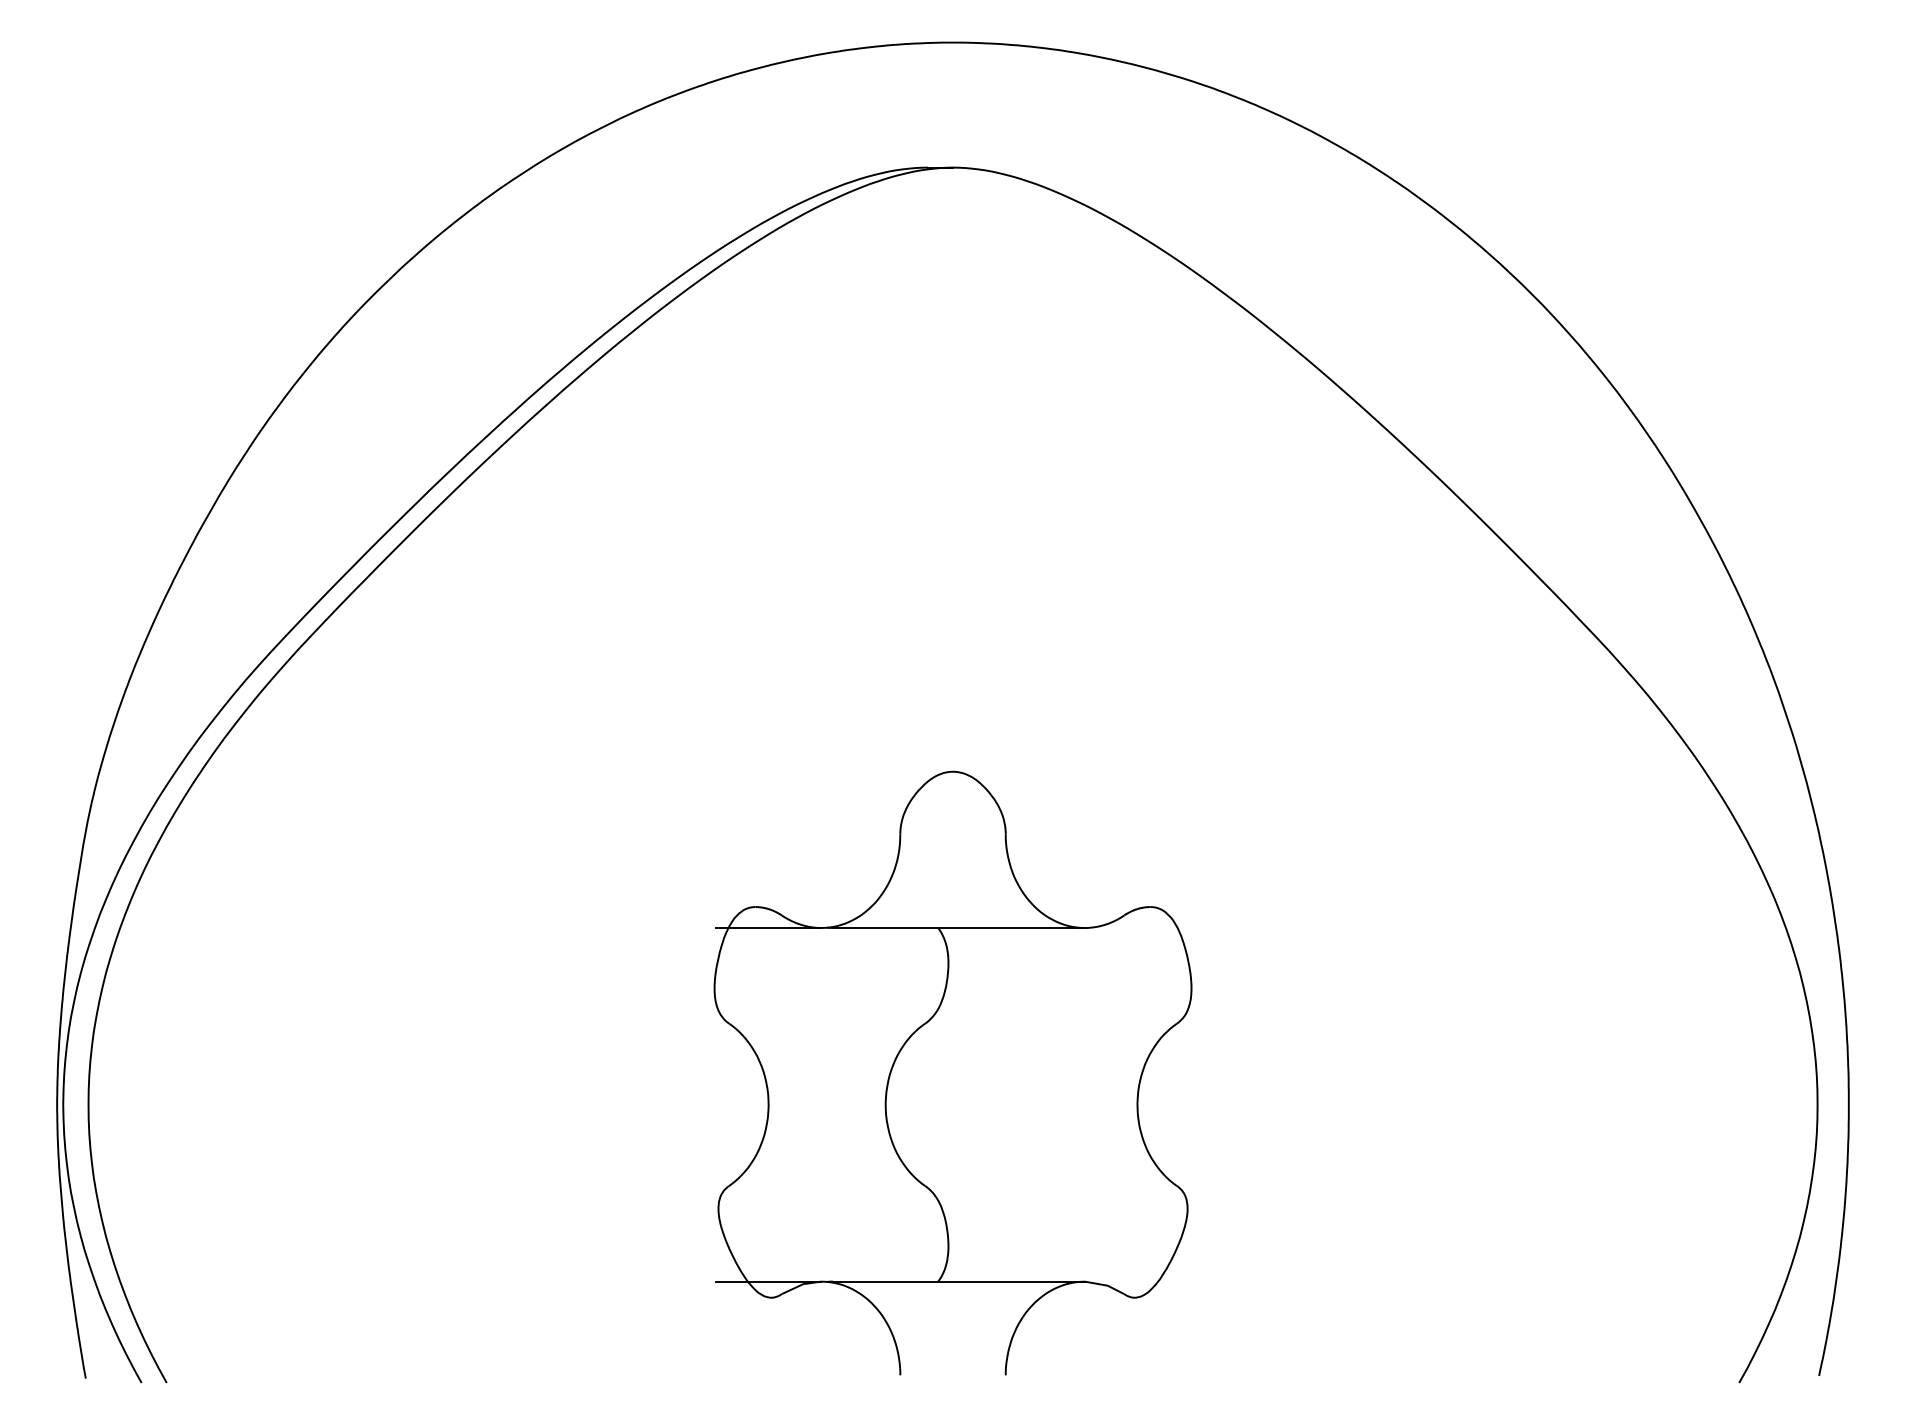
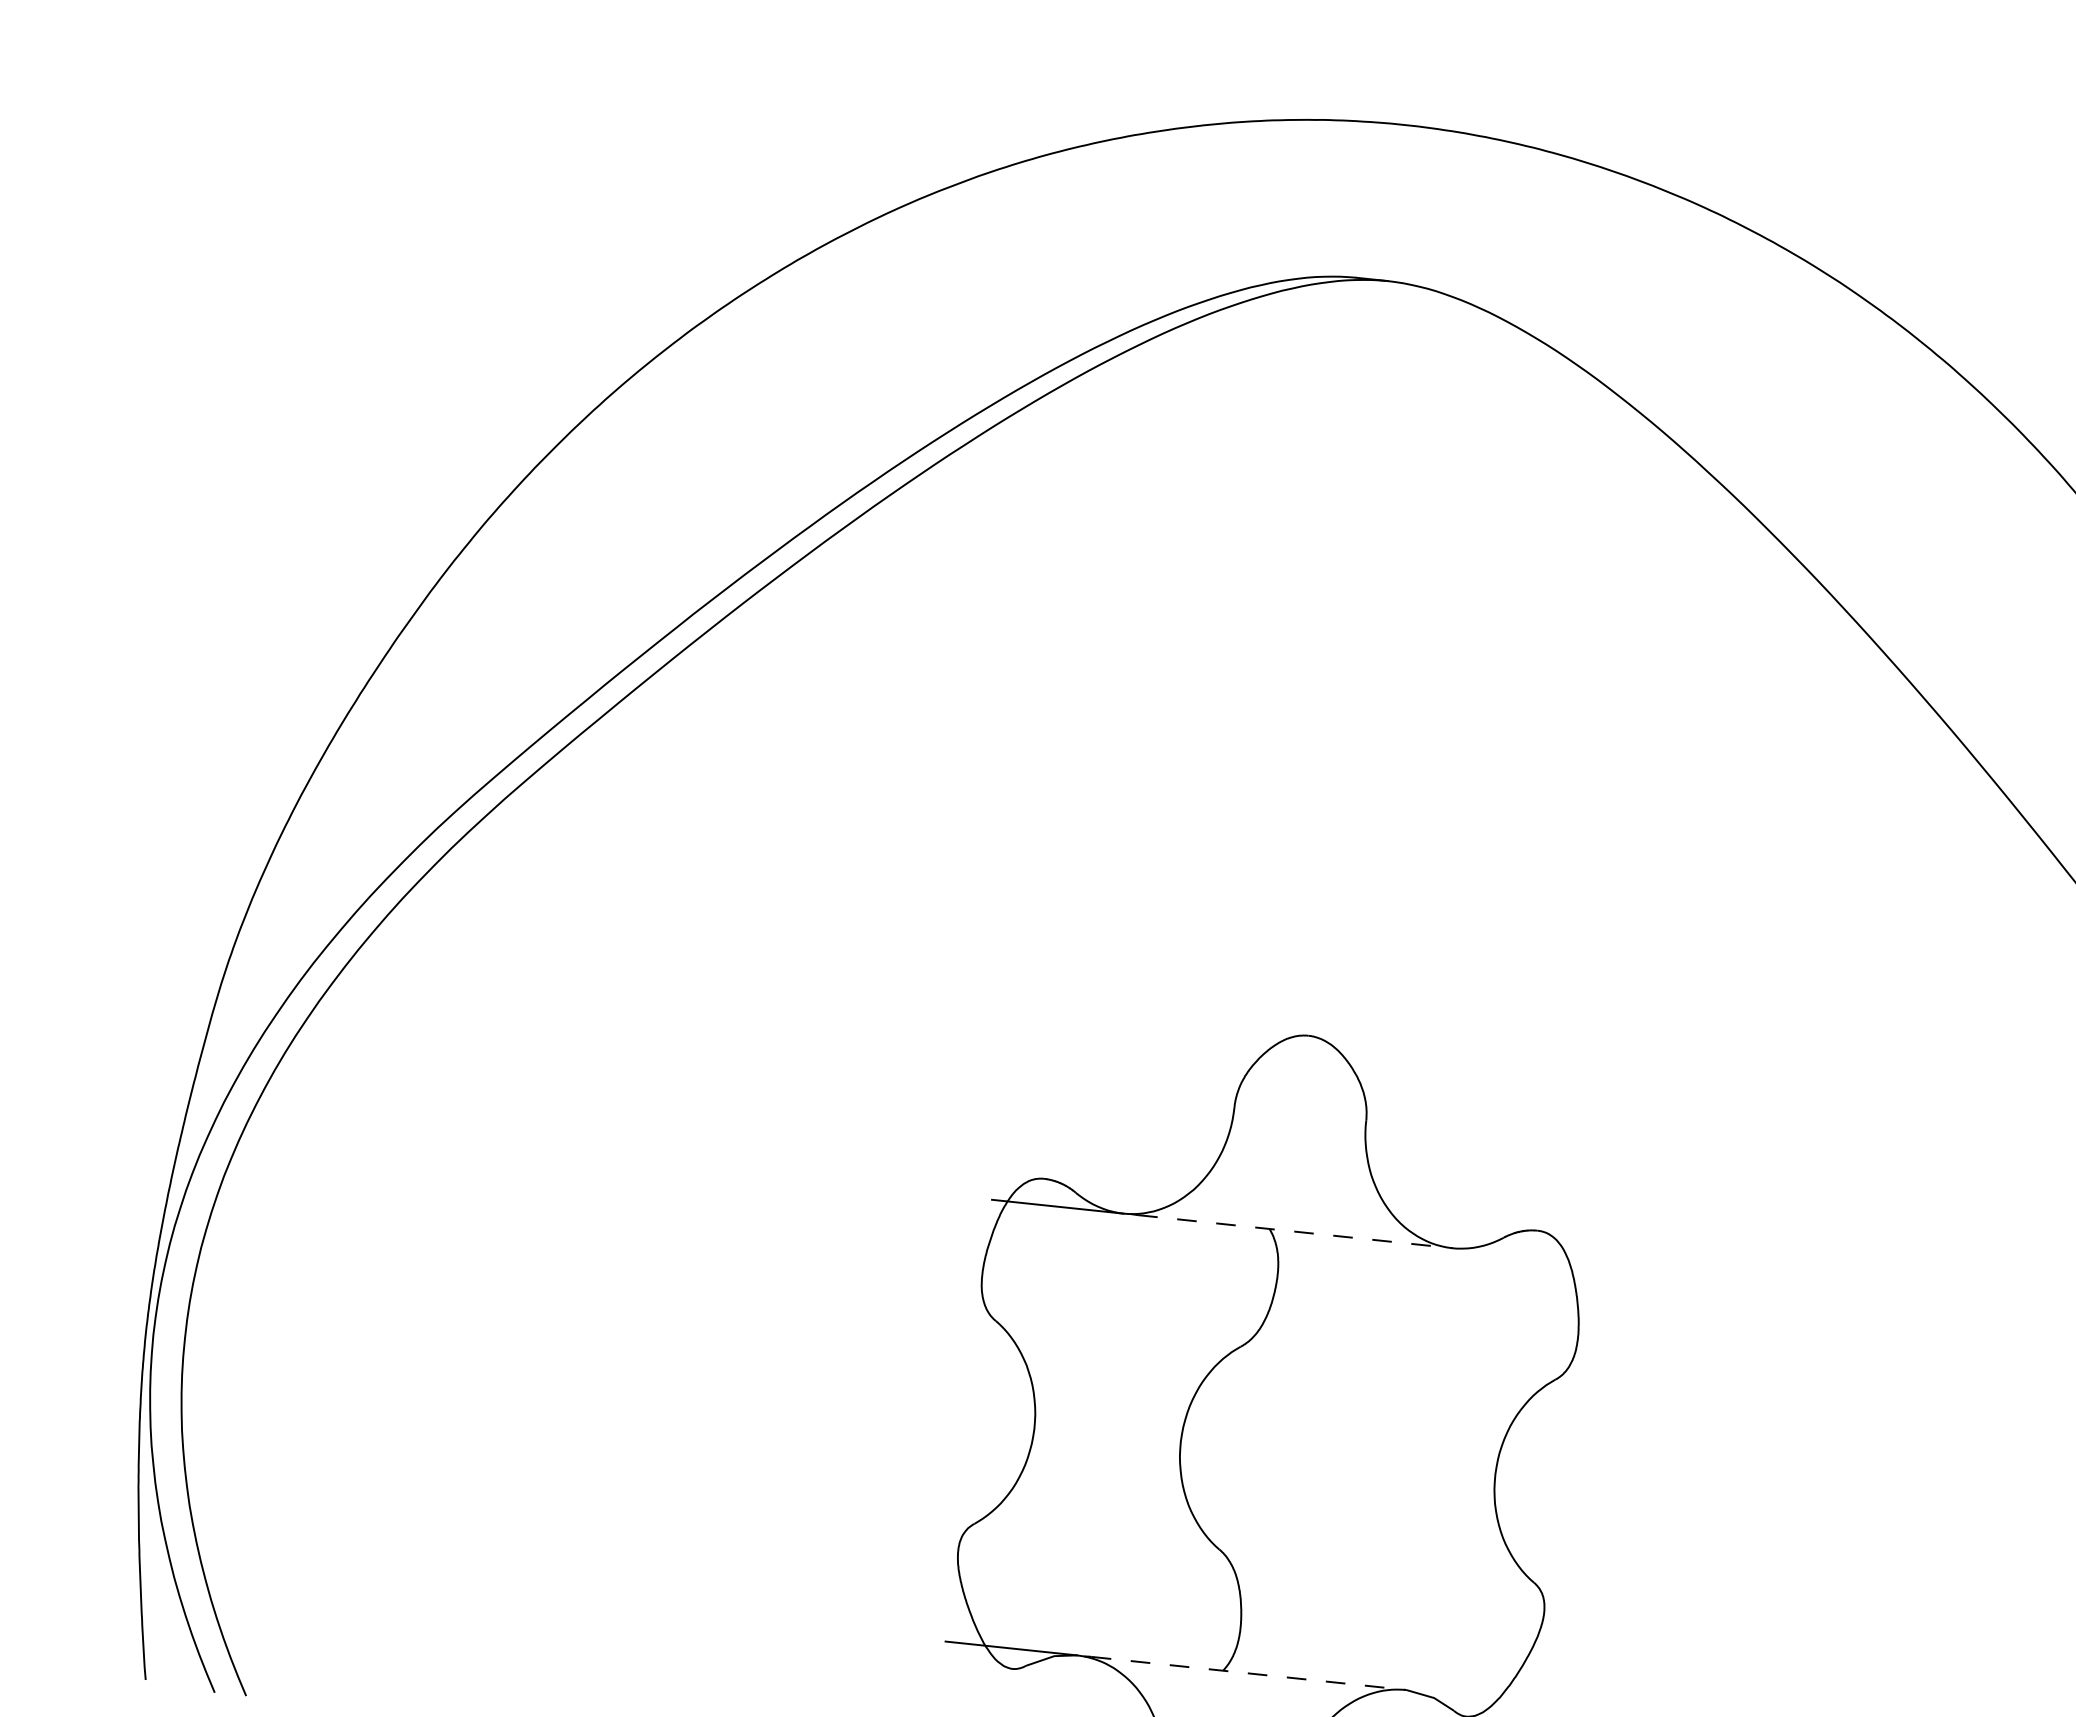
line: (958, 927) -> (1294, 1231), solid -> dashed
line: (958, 1281) -> (1248, 1673), solid -> dashed

